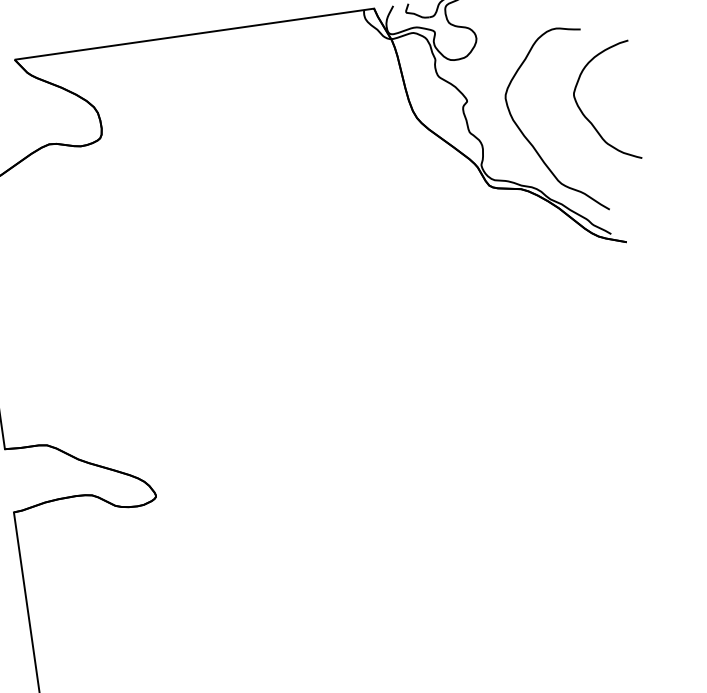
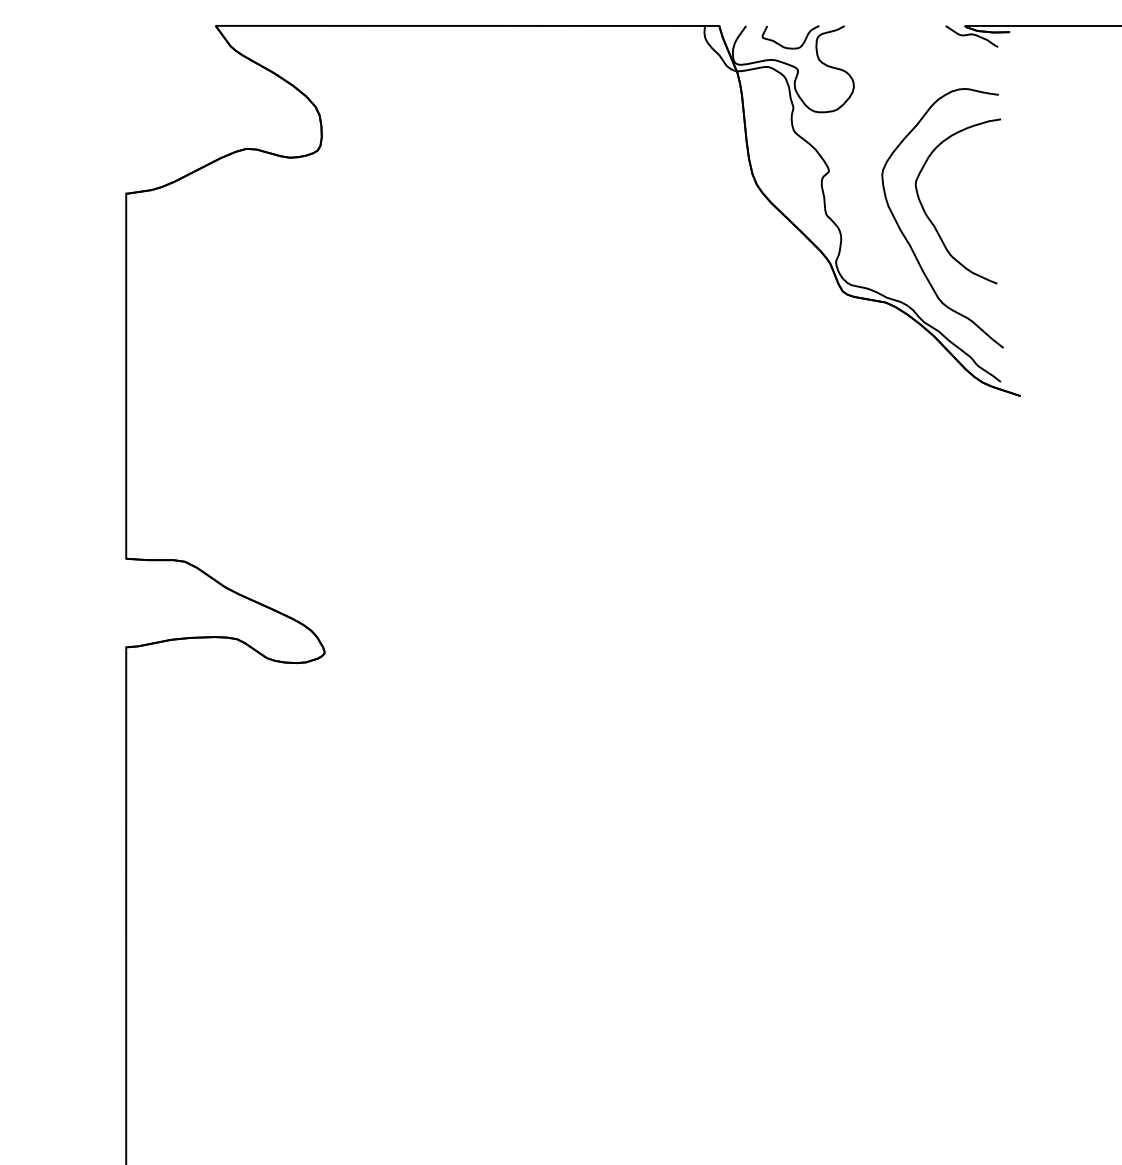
curve: (588, 119) -> (931, 220), moved

